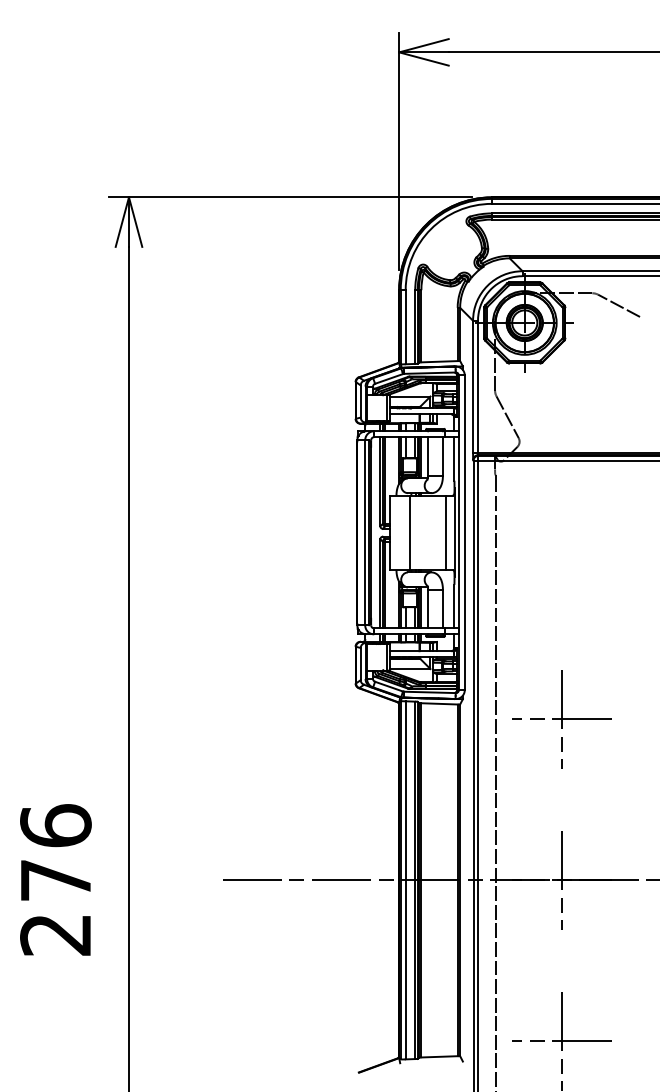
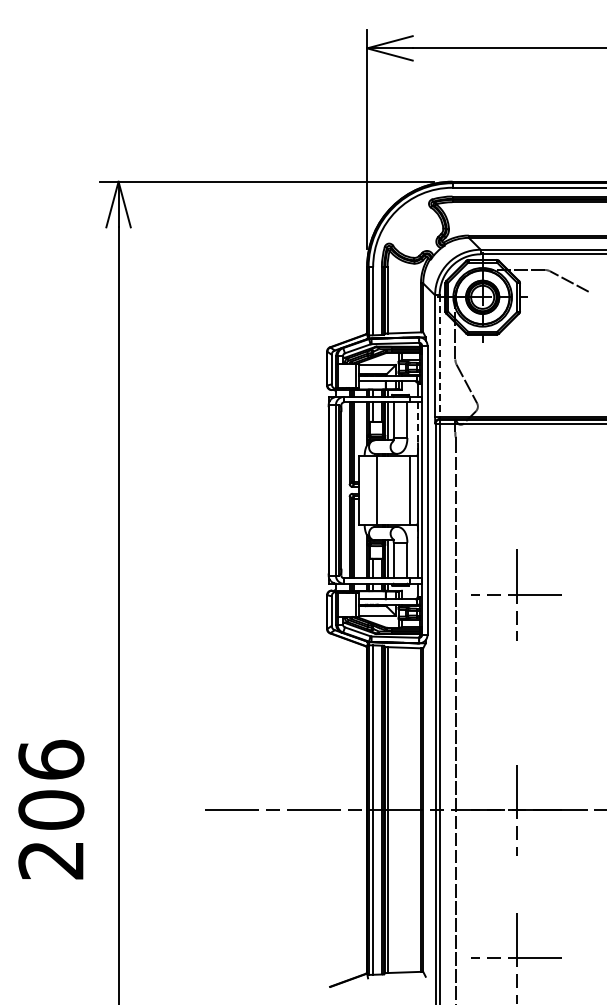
line: (477, 387) -> (439, 356), solid -> dashed
line: (453, 459) -> (417, 422), solid -> dashed
part: (561, 718) -> (516, 594), moved
text: (56, 879) -> (51, 809), 276 -> 206

